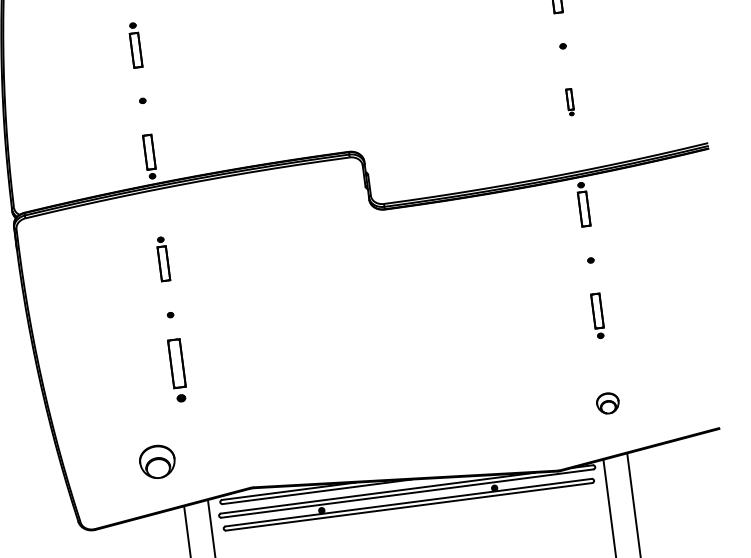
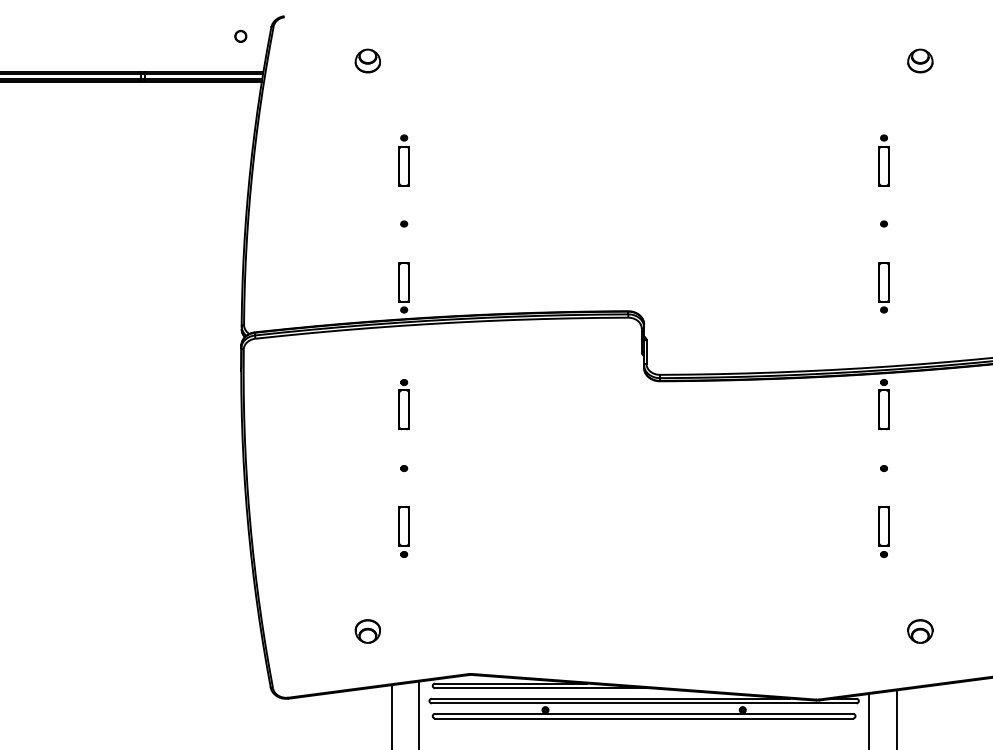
part: (569, 102) -> (883, 287), size x1.67
part: (177, 370) -> (403, 531), size x0.71
part: (608, 403) -> (920, 631), moved
part: (156, 462) -> (367, 631), size x0.62

